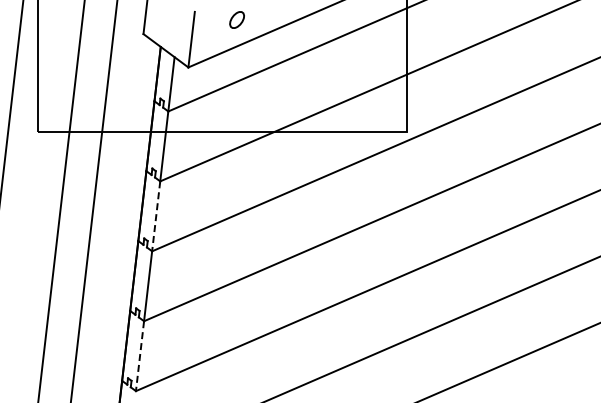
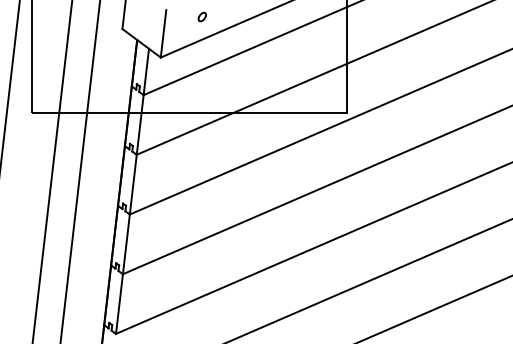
part: (236, 19) -> (201, 16), size x0.62
line: (156, 216) -> (133, 184), dashed -> solid
line: (139, 356) -> (119, 304), dashed -> solid

